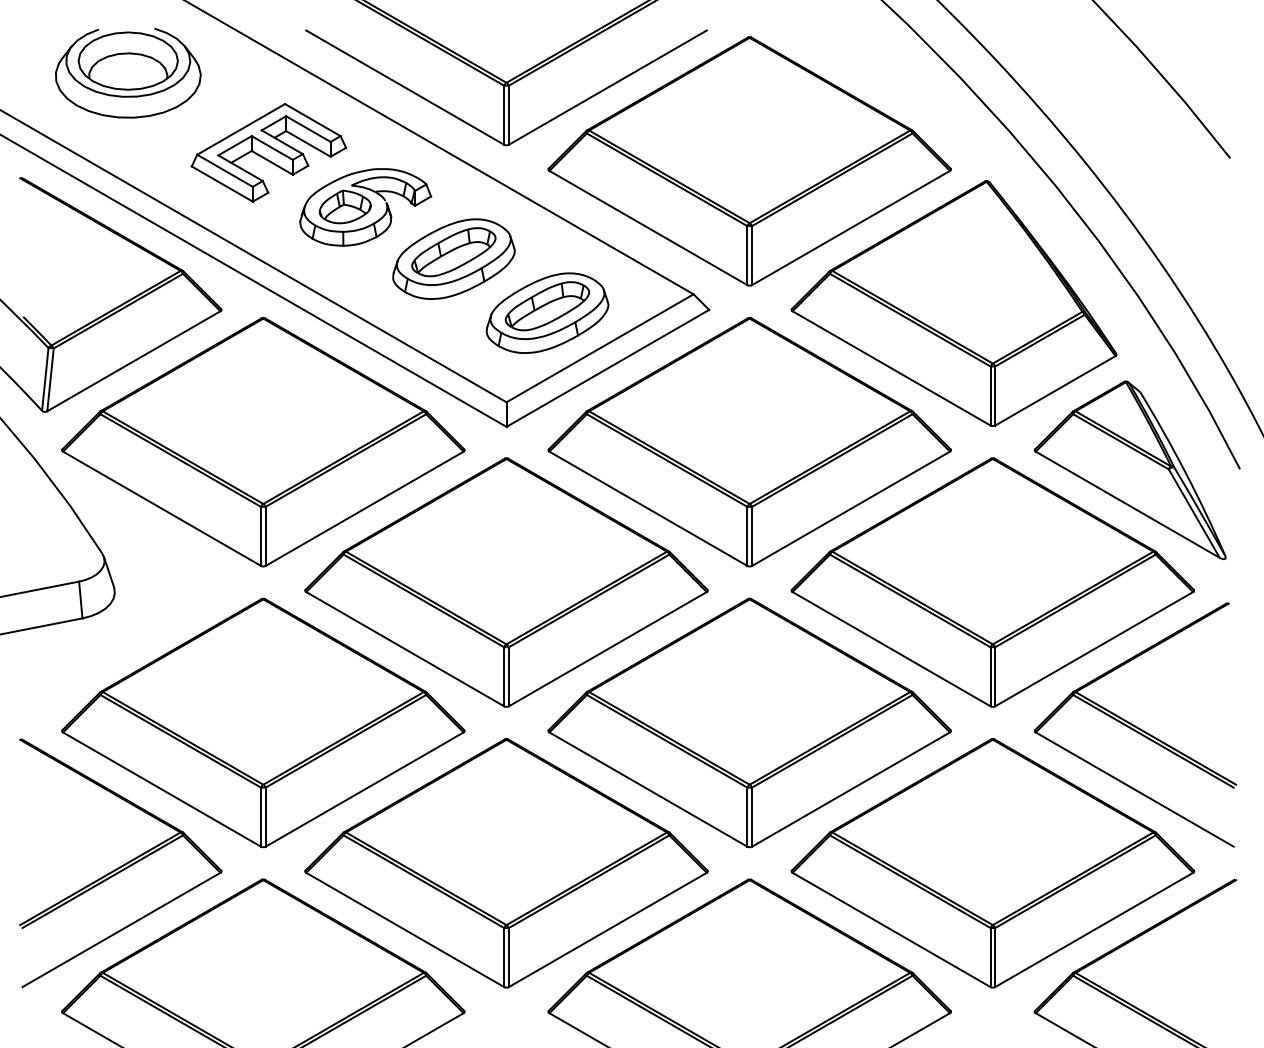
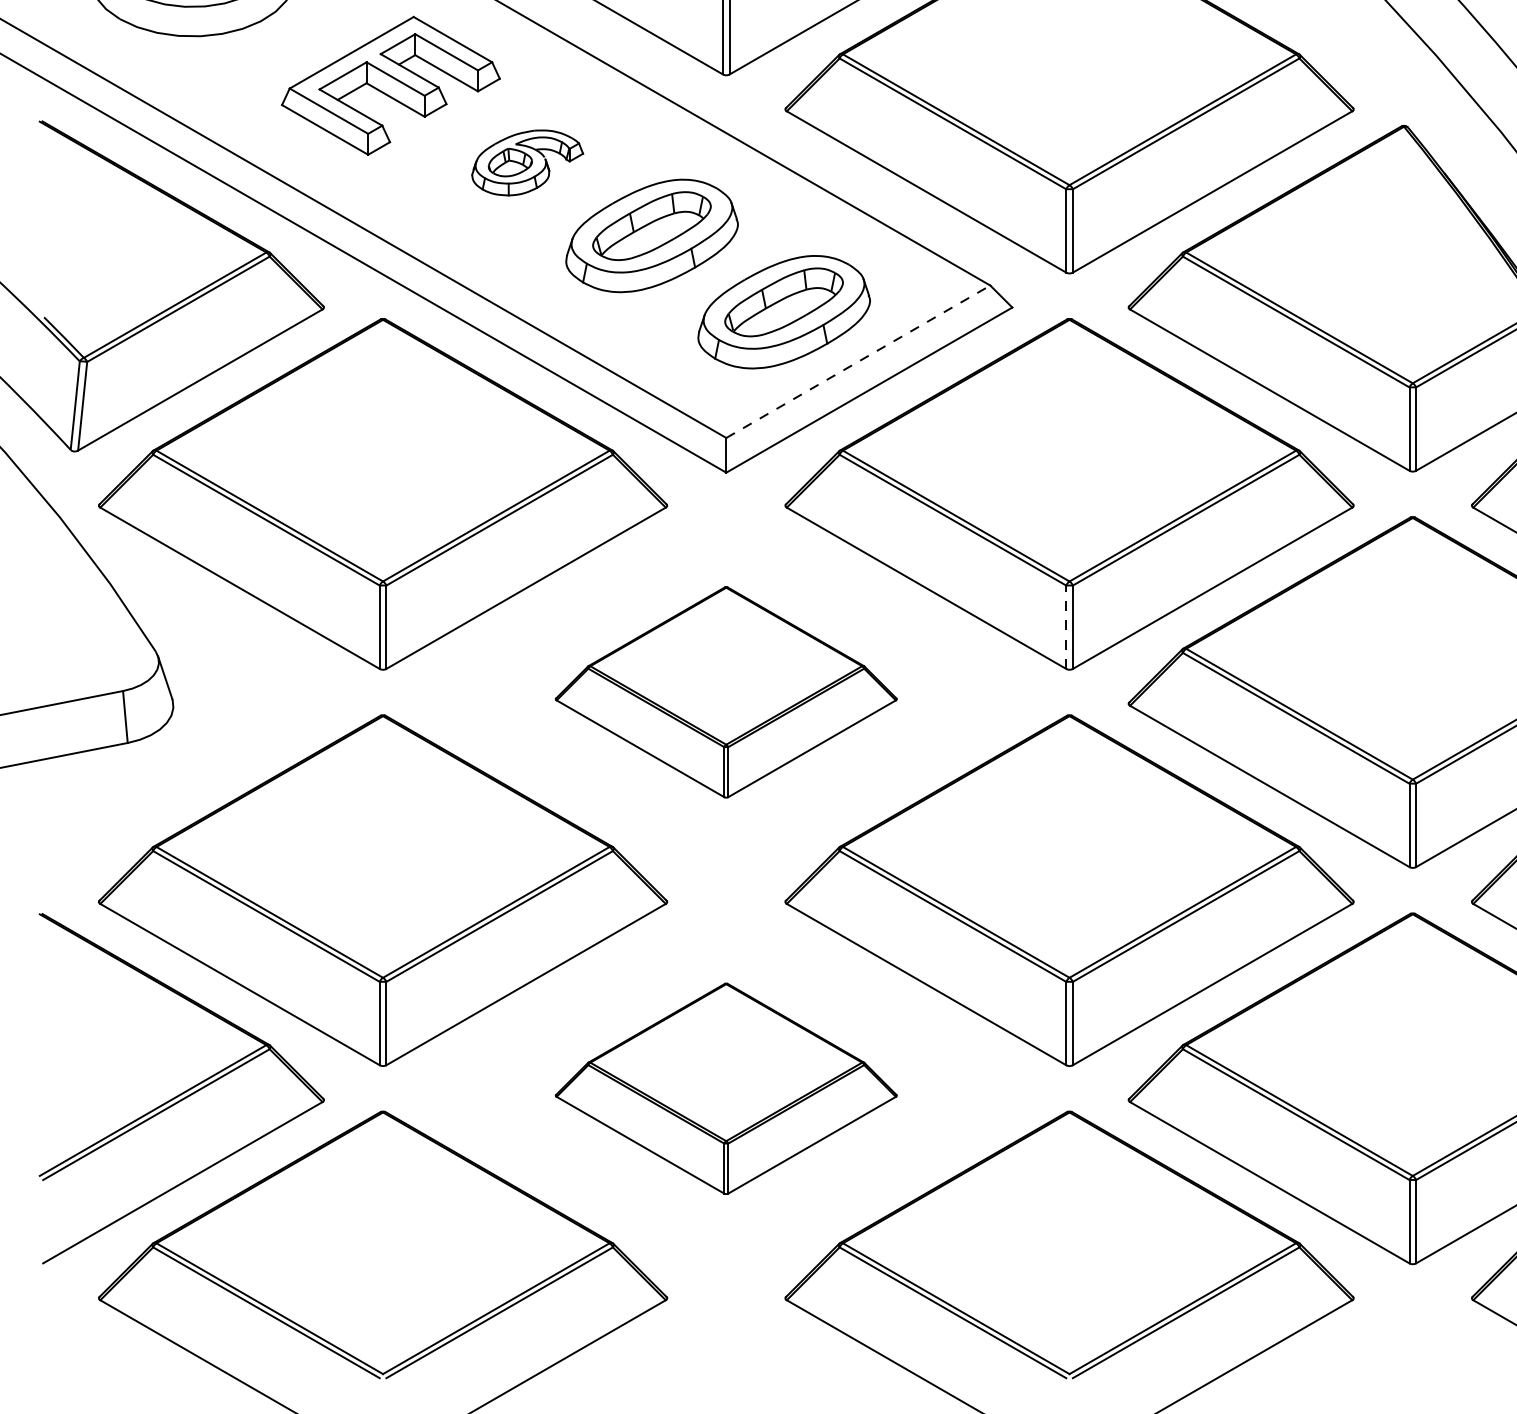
part: (365, 207) -> (527, 163), size x0.6
line: (600, 348) -> (858, 362), solid -> dashed
line: (747, 536) -> (1066, 627), solid -> dashed
part: (506, 582) -> (726, 692), size x0.6
part: (506, 863) -> (726, 1088), size x0.6

